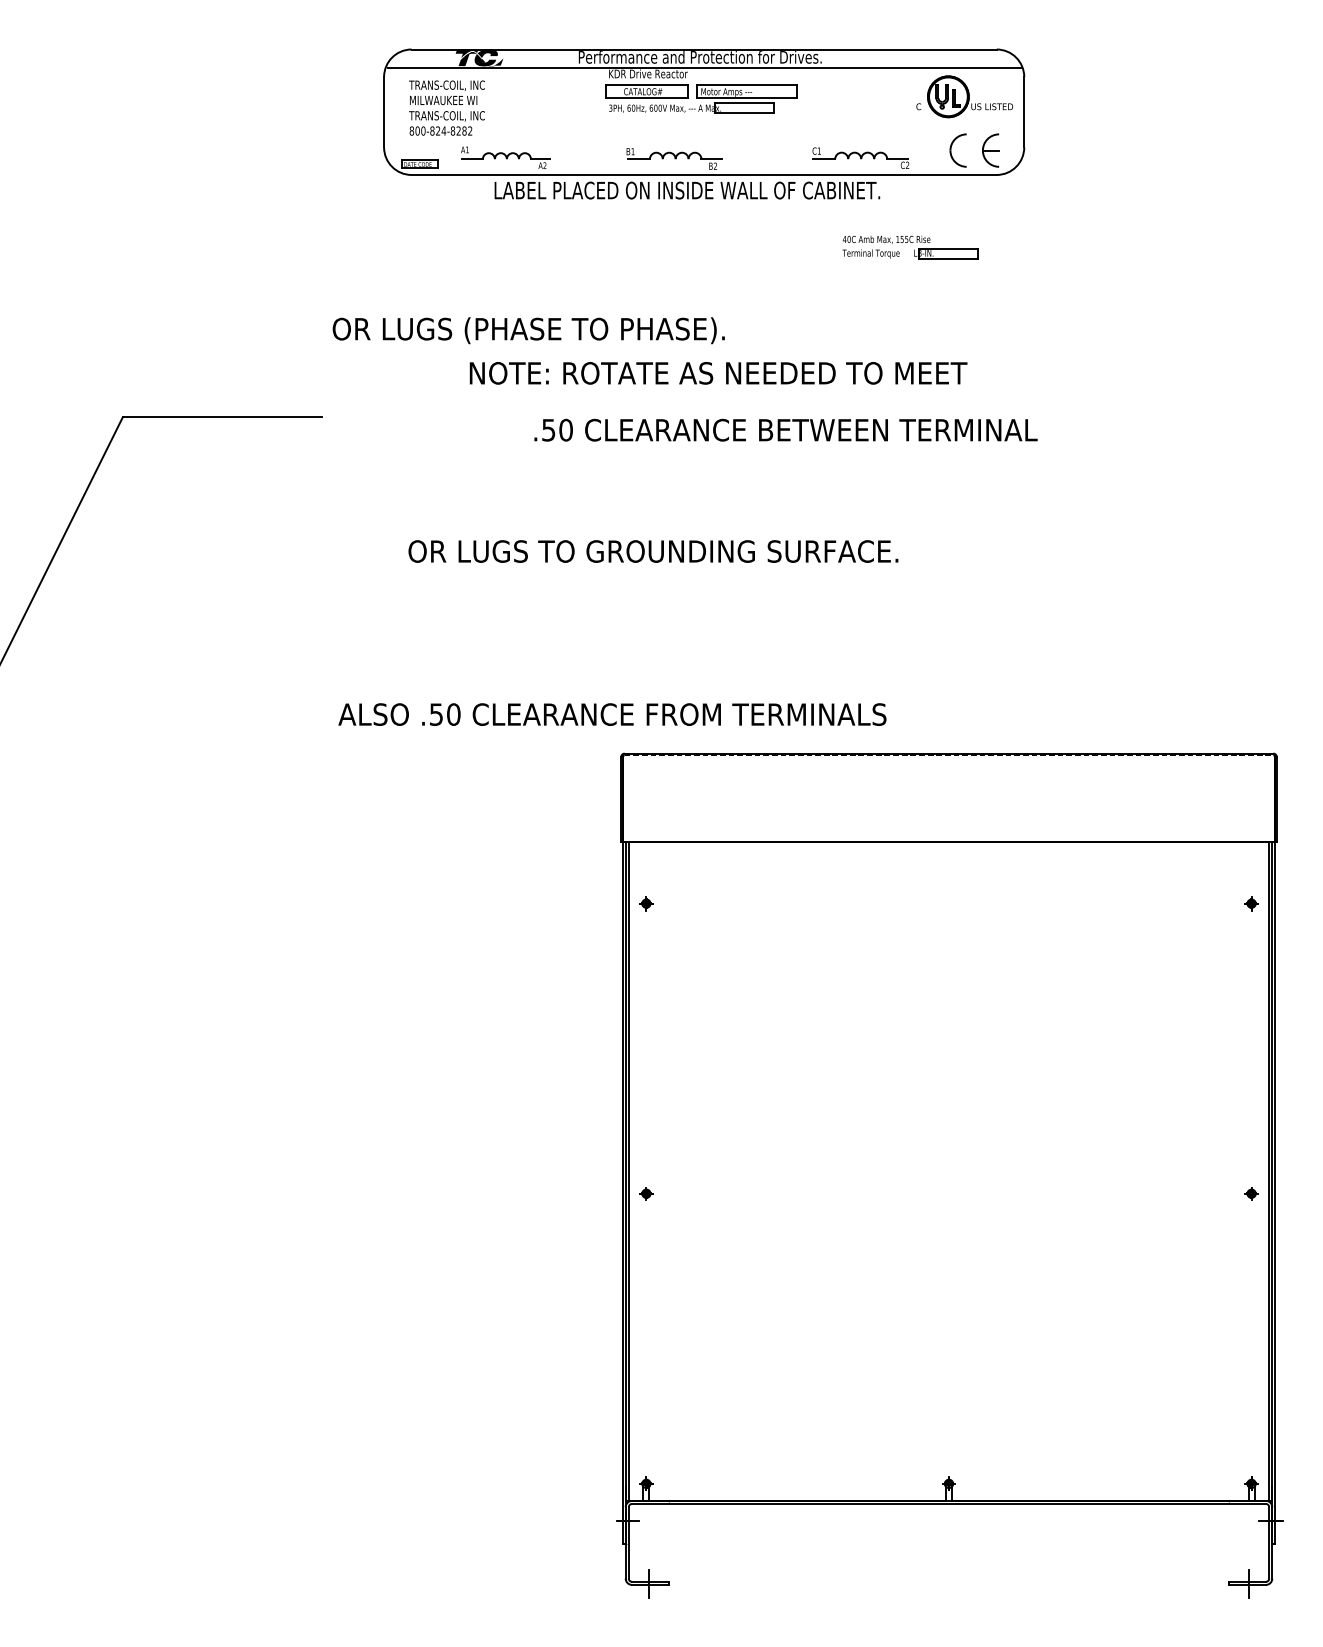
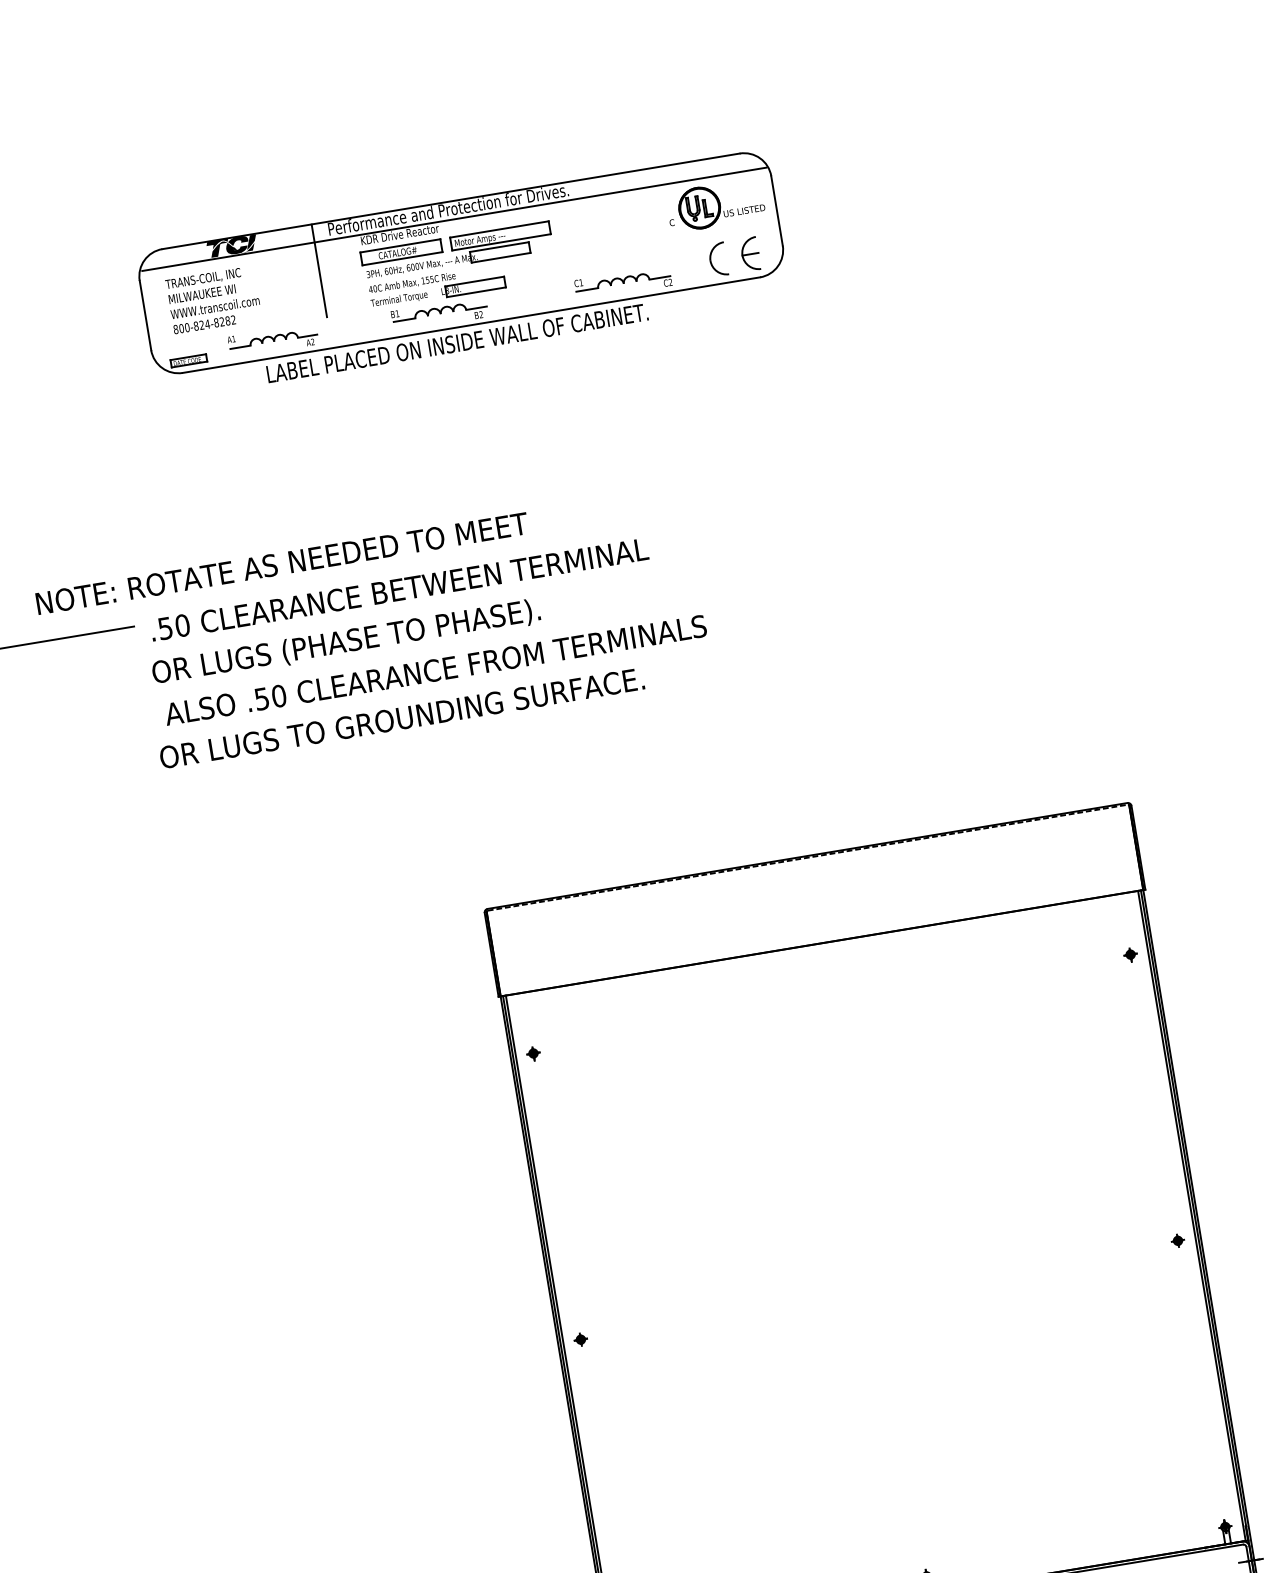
fill: (500, 57) -> (251, 242), added
line: (562, 96) -> (318, 270), added
text: (453, 115) -> (214, 307), TRANS-COIL, INC -> WWW.transcoil.com
part: (910, 247) -> (437, 286), moved
text: (528, 330) -> (345, 642), moved
text: (718, 373) -> (282, 563), moved
text: (785, 429) -> (398, 589), moved
text: (653, 551) -> (402, 718), moved
text: (612, 714) -> (435, 670), moved

